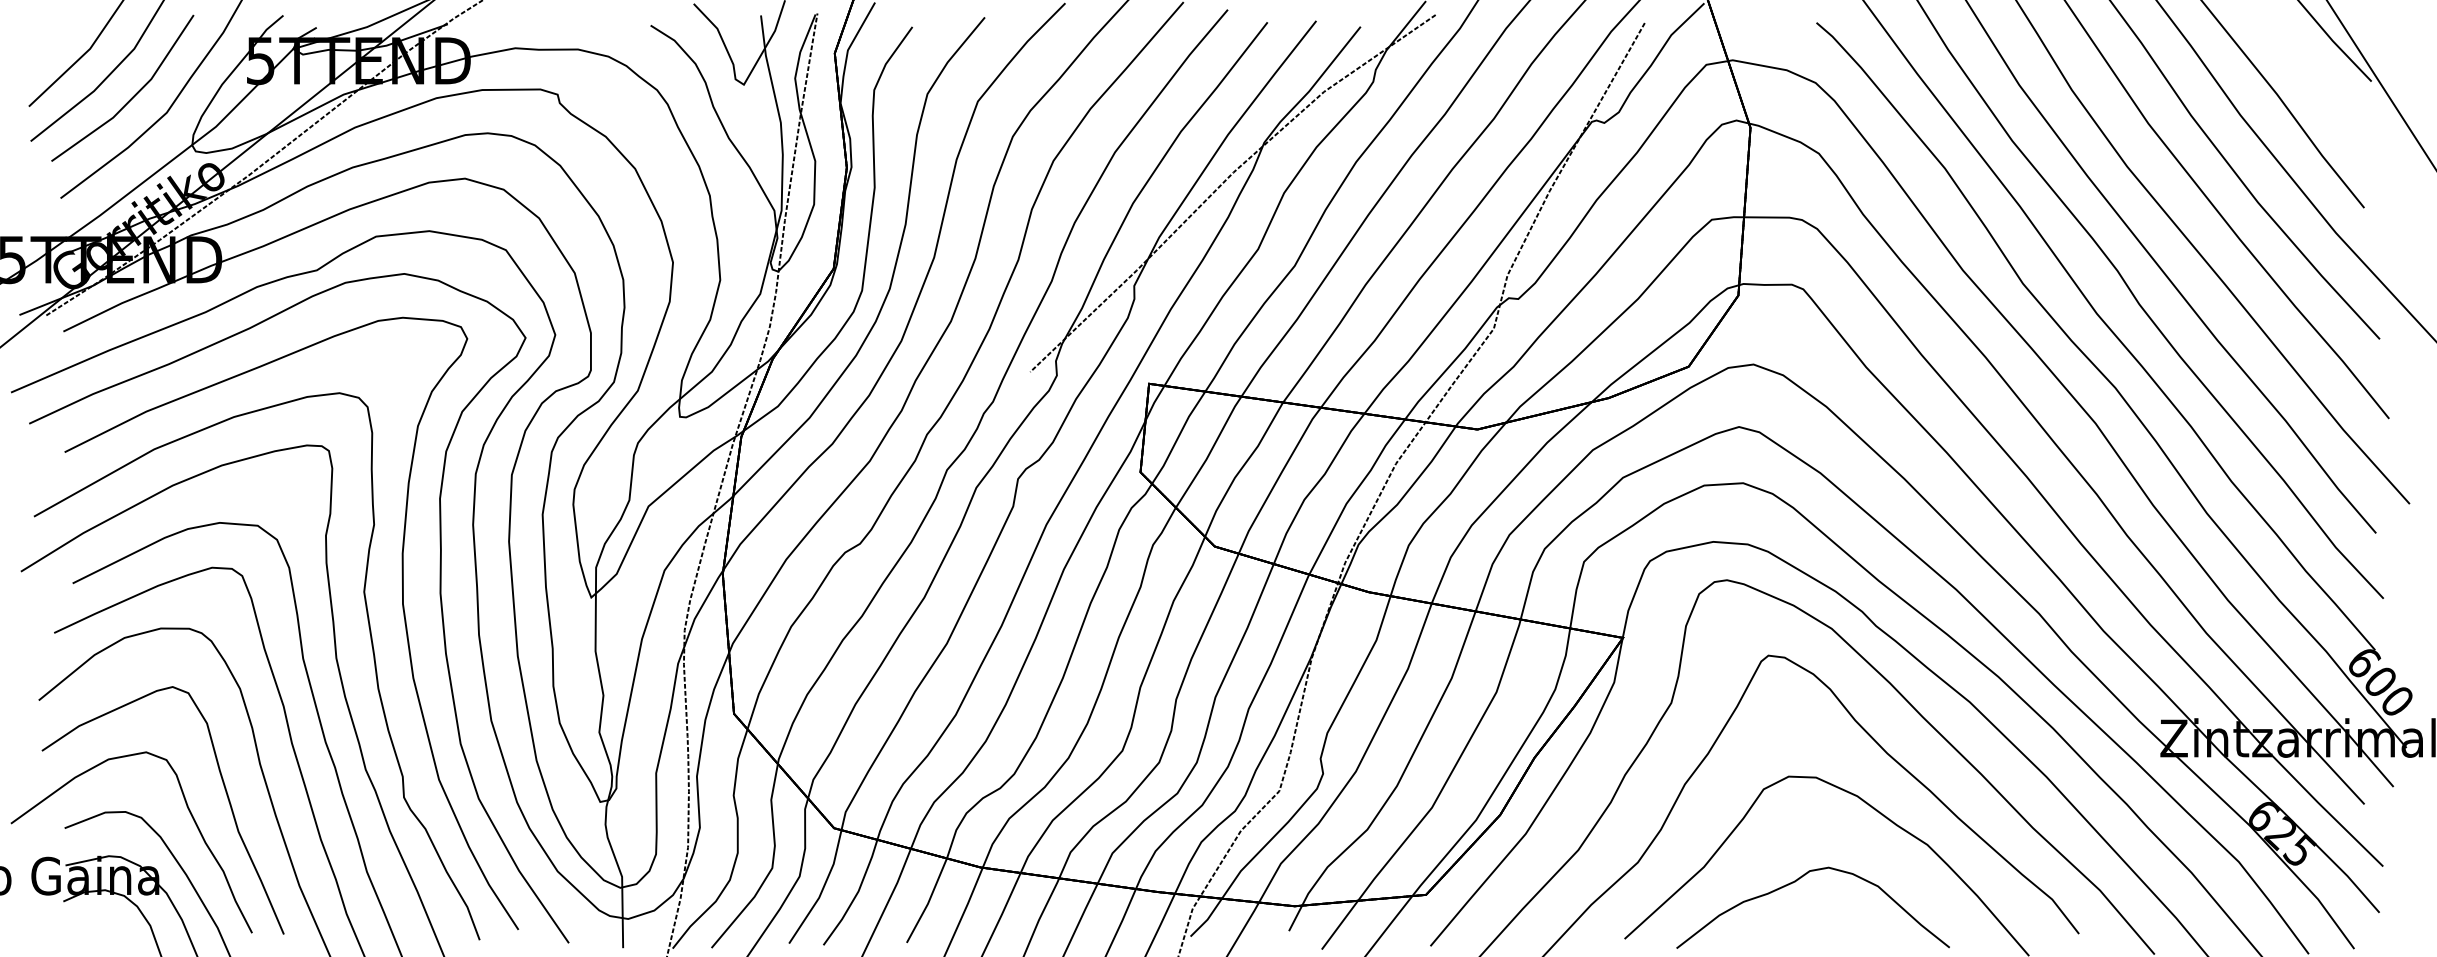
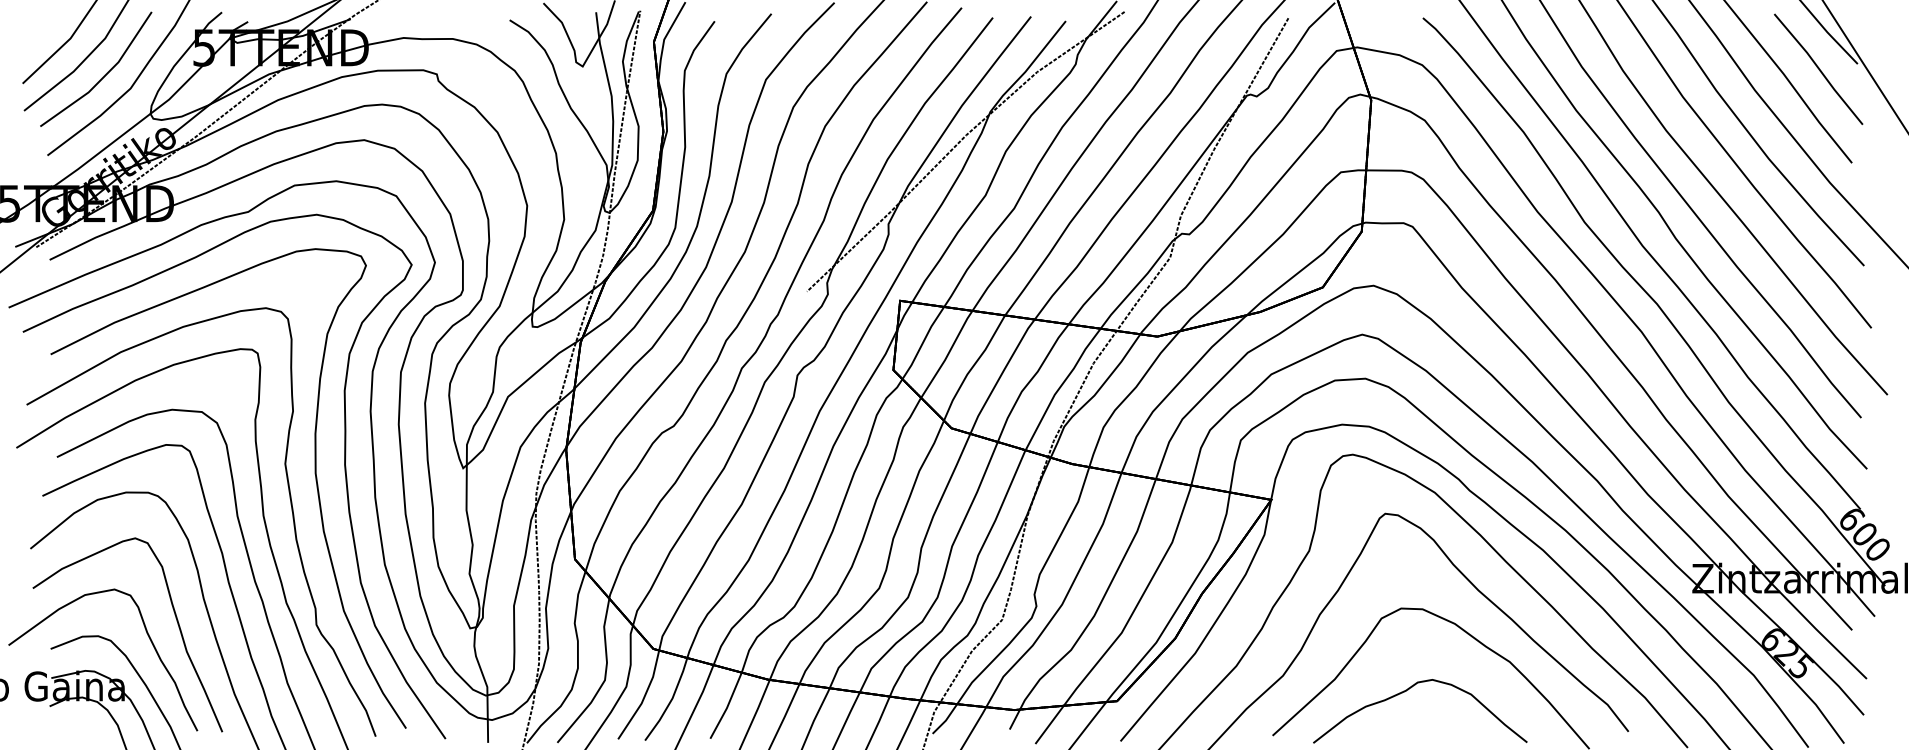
line: (2321, 87) -> (1818, 68), added

